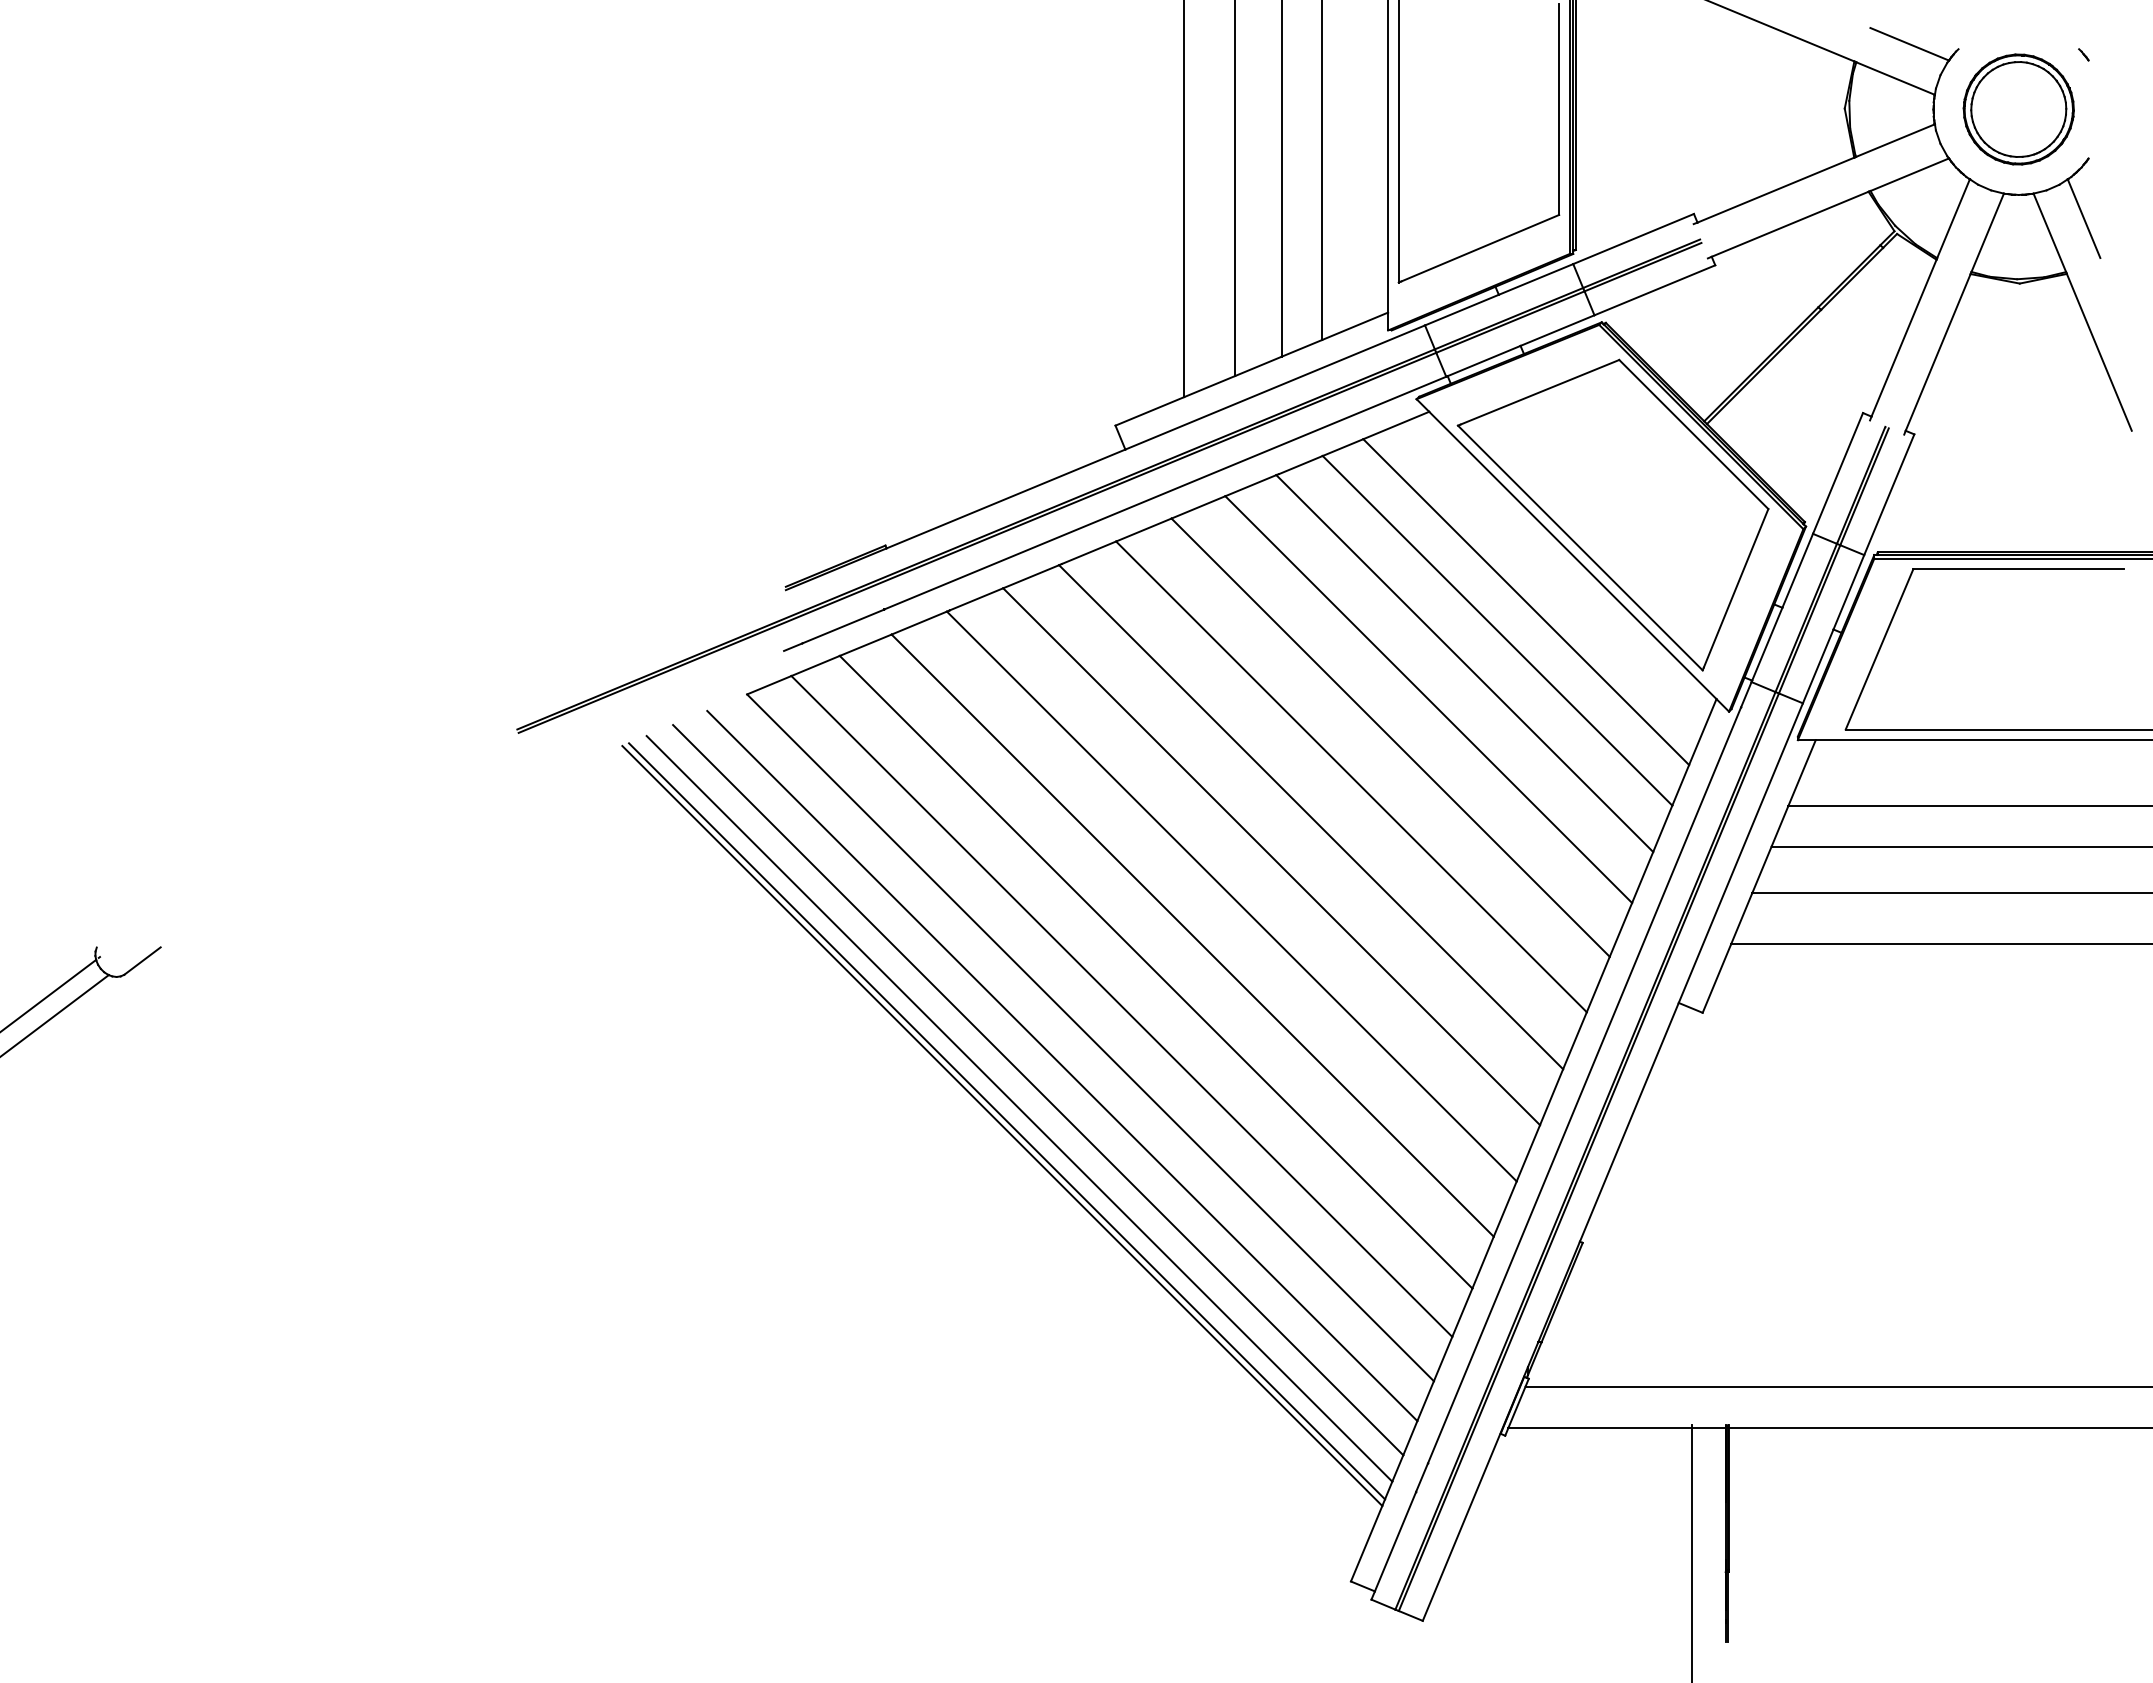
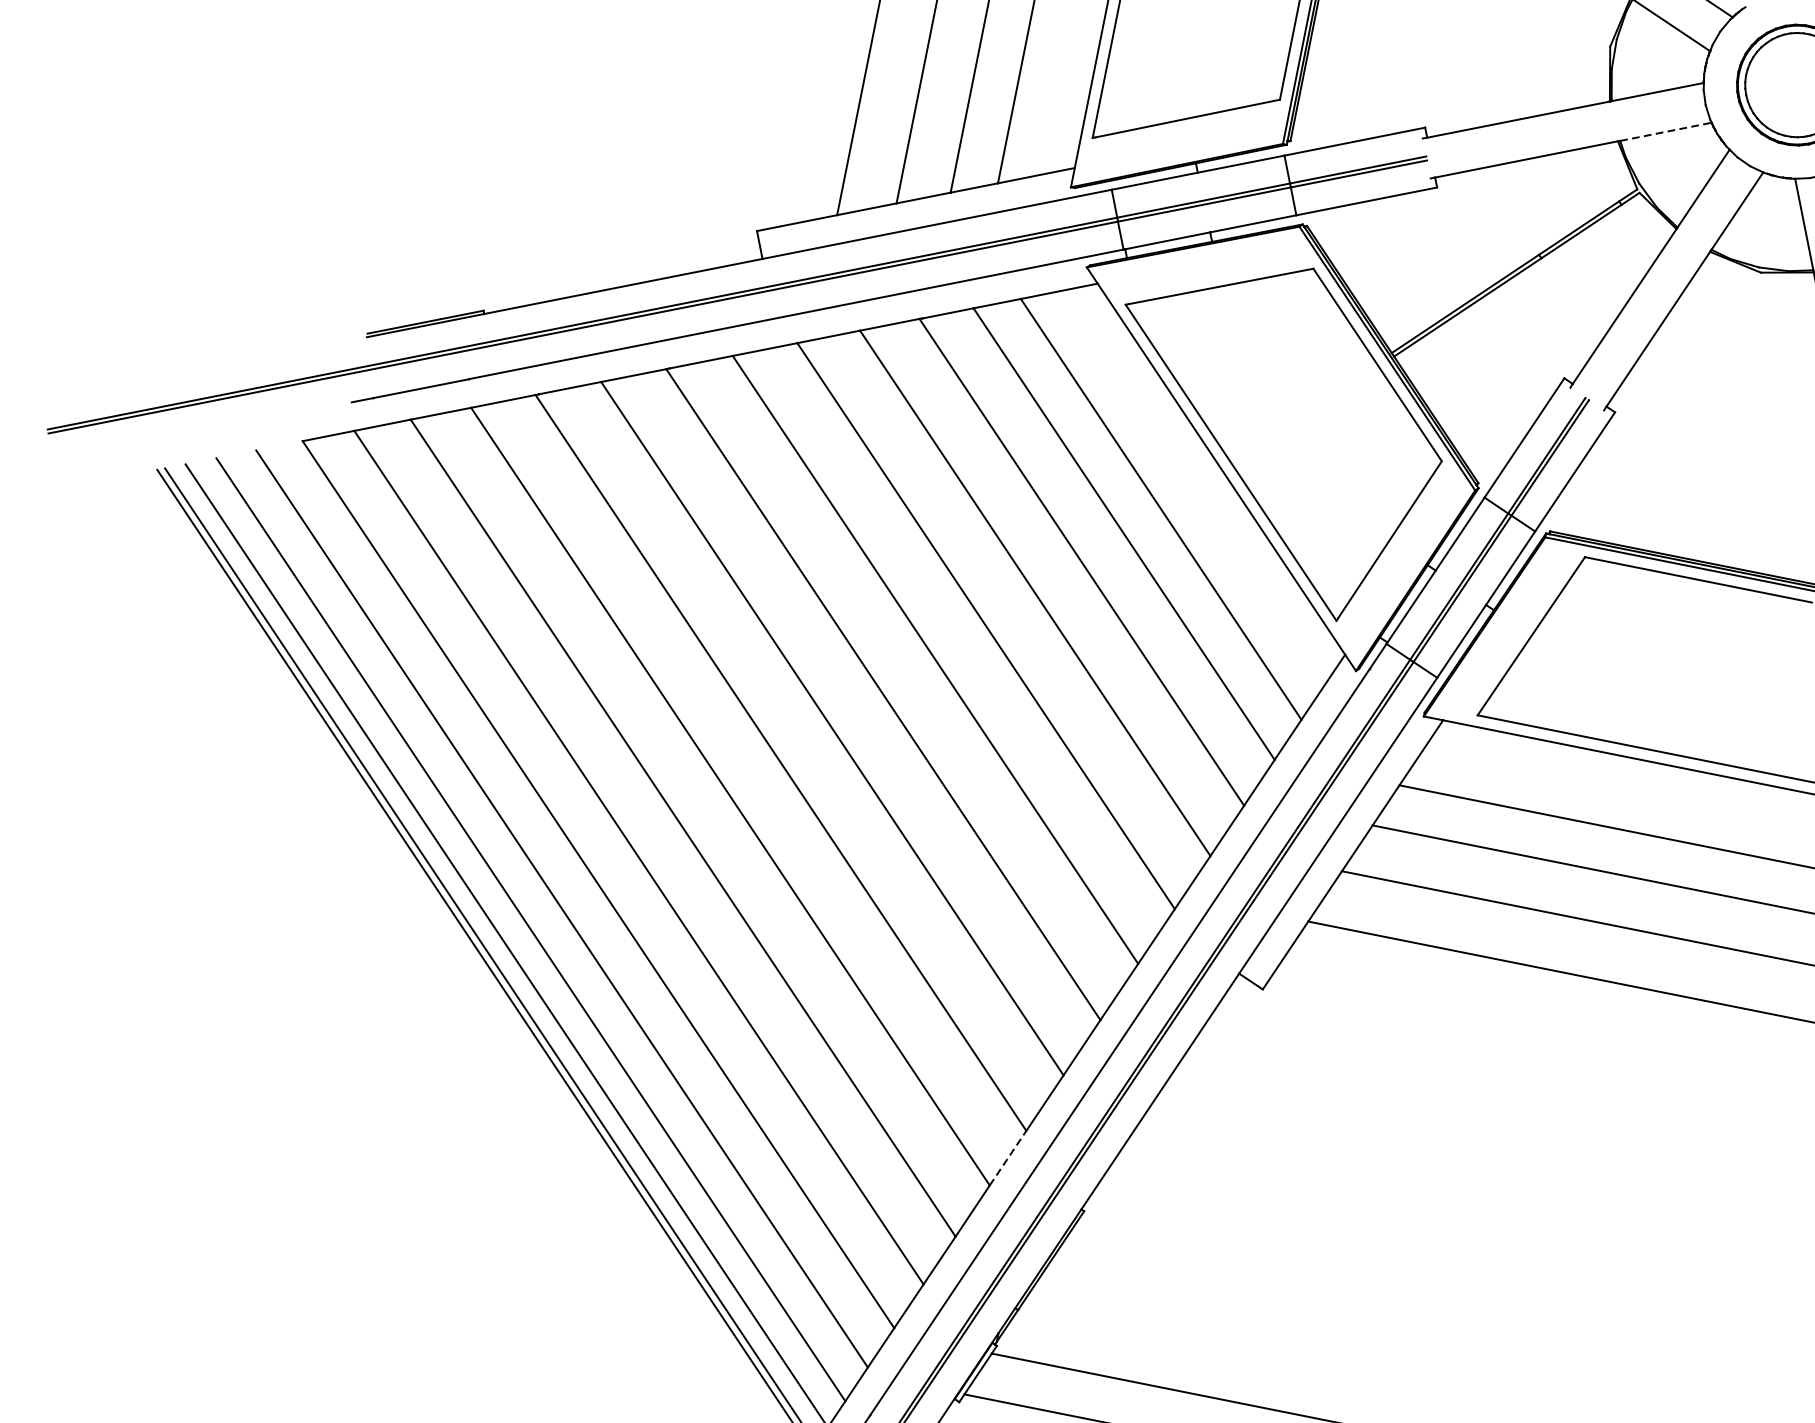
line: (1910, 174) -> (1666, 131), solid -> dashed
line: (1505, 1209) -> (1008, 1158), solid -> dashed

